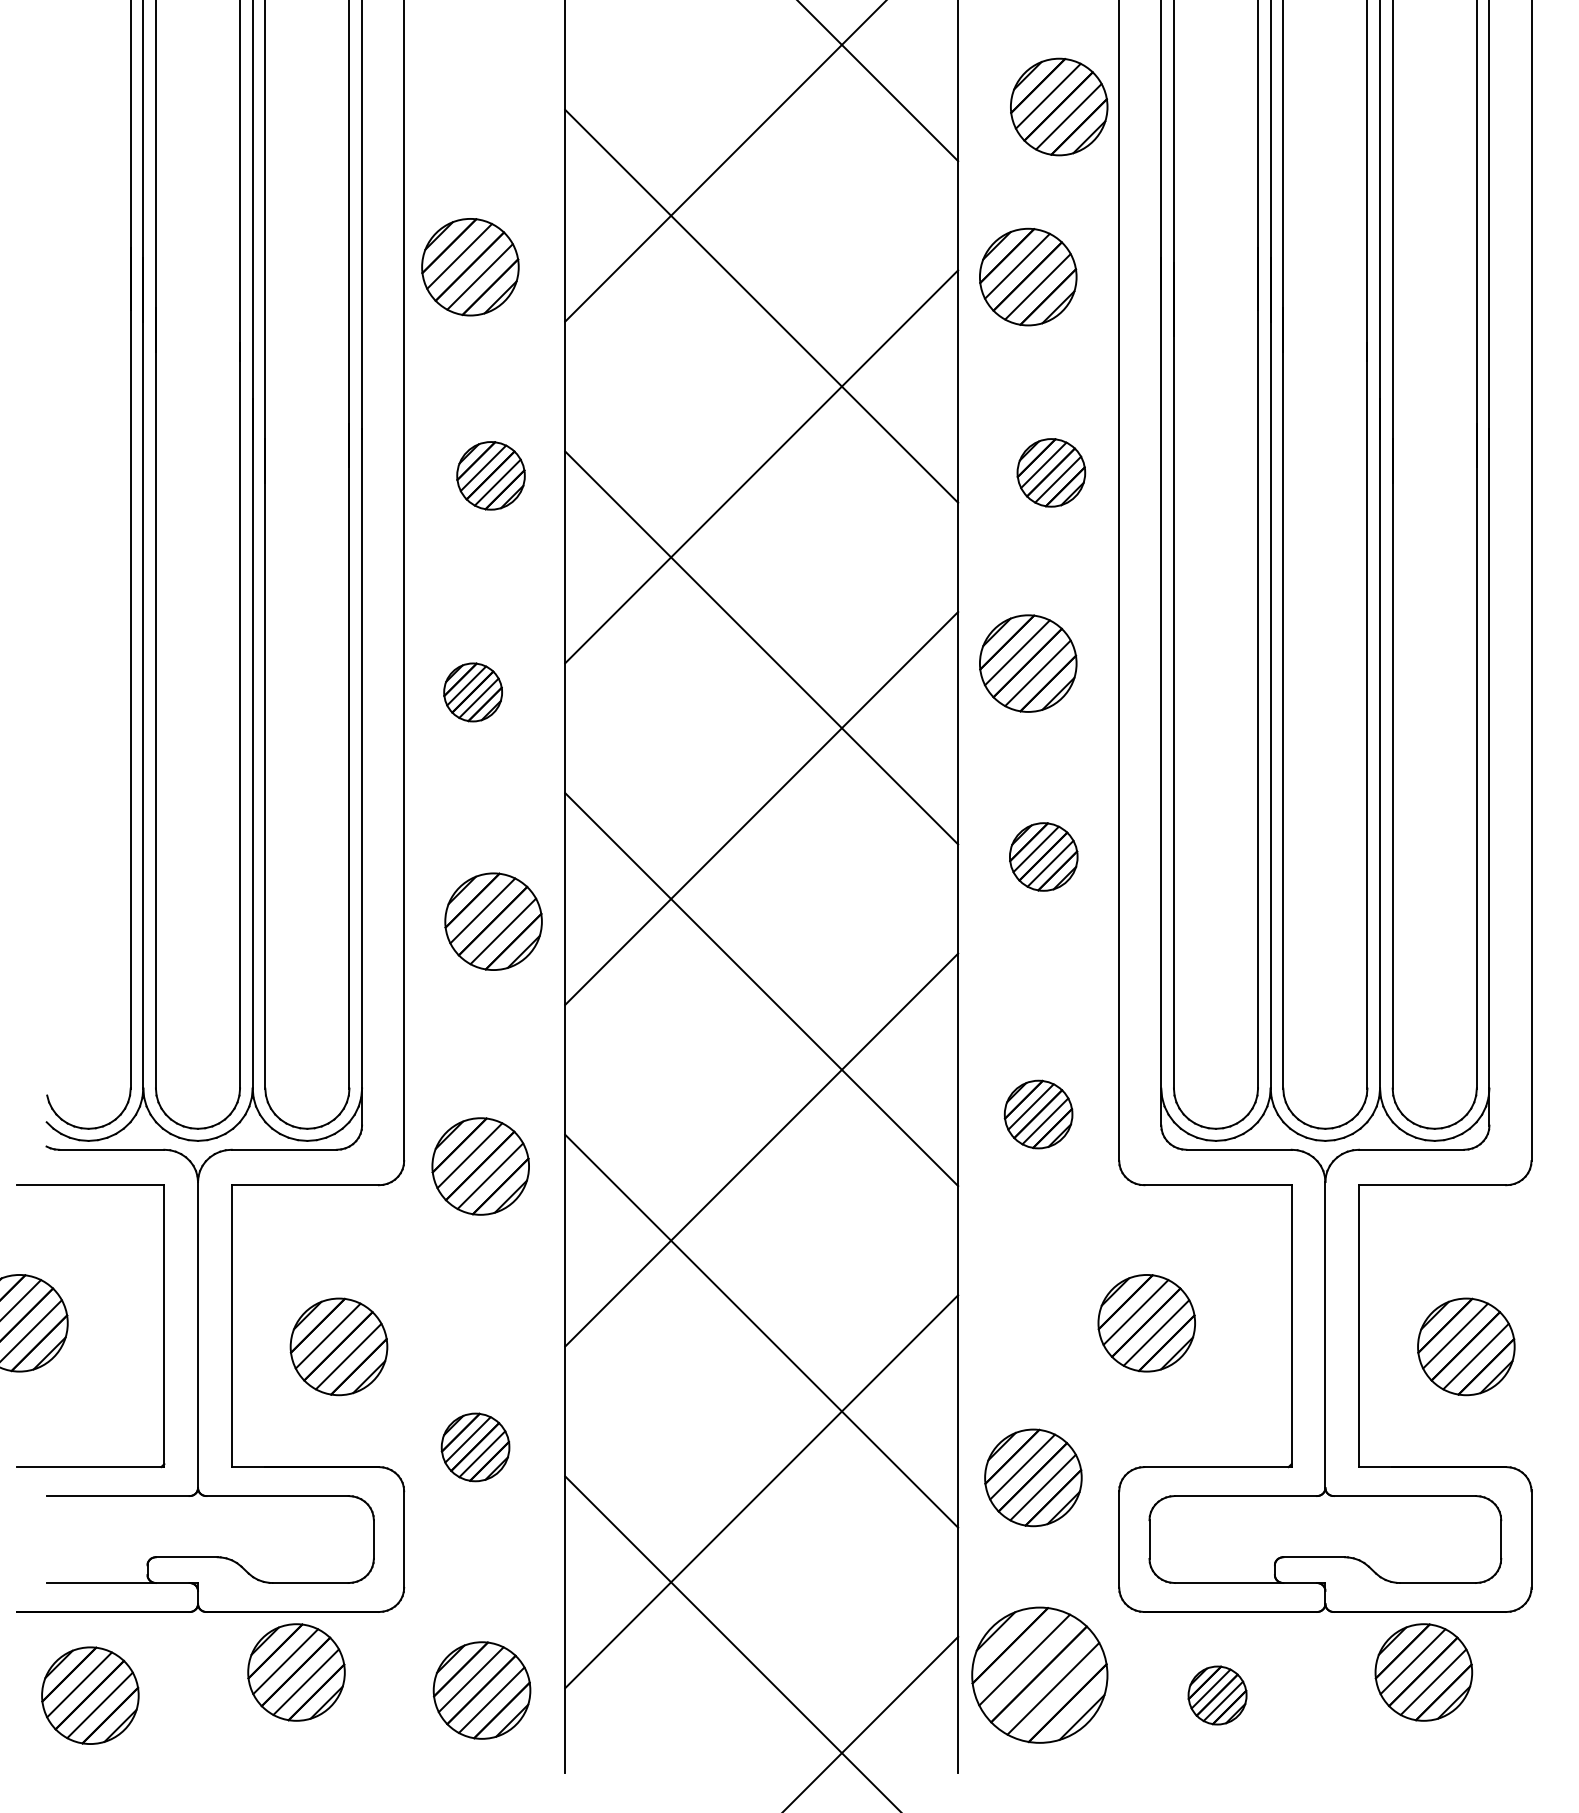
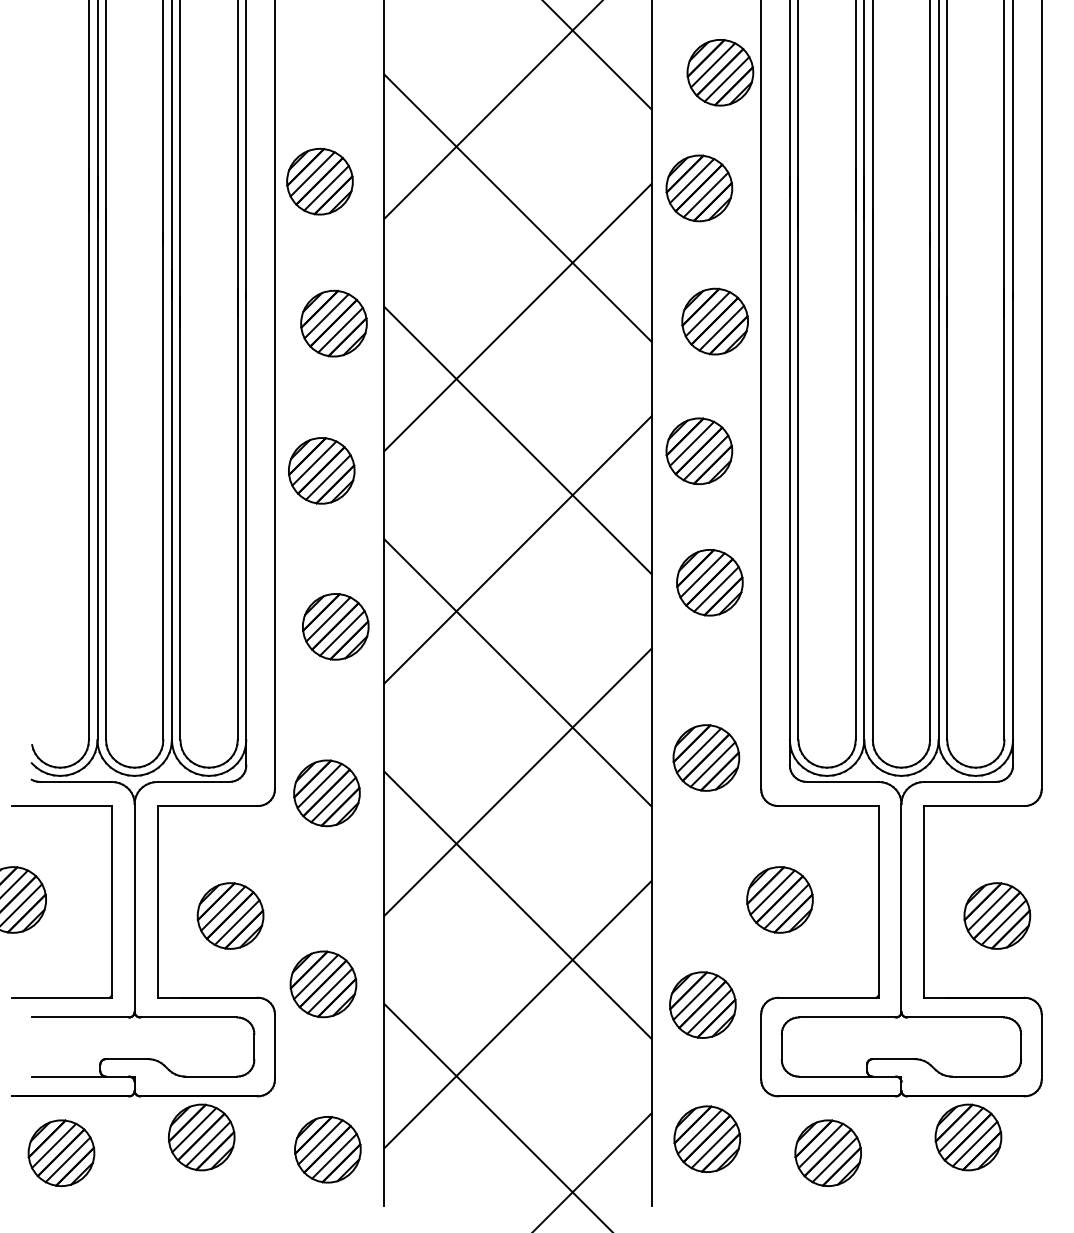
part: (1050, 472) -> (714, 321), size x1.43
part: (490, 475) -> (333, 323), size x1.43
part: (472, 691) -> (321, 470), size x1.67
part: (1043, 856) -> (709, 582), size x1.43
part: (1038, 1113) -> (706, 757), size x1.43
part: (475, 1447) -> (323, 984), size x1.43
part: (1040, 1673) -> (707, 1138), size x0.71
part: (1216, 1694) -> (827, 1152), size x1.67

